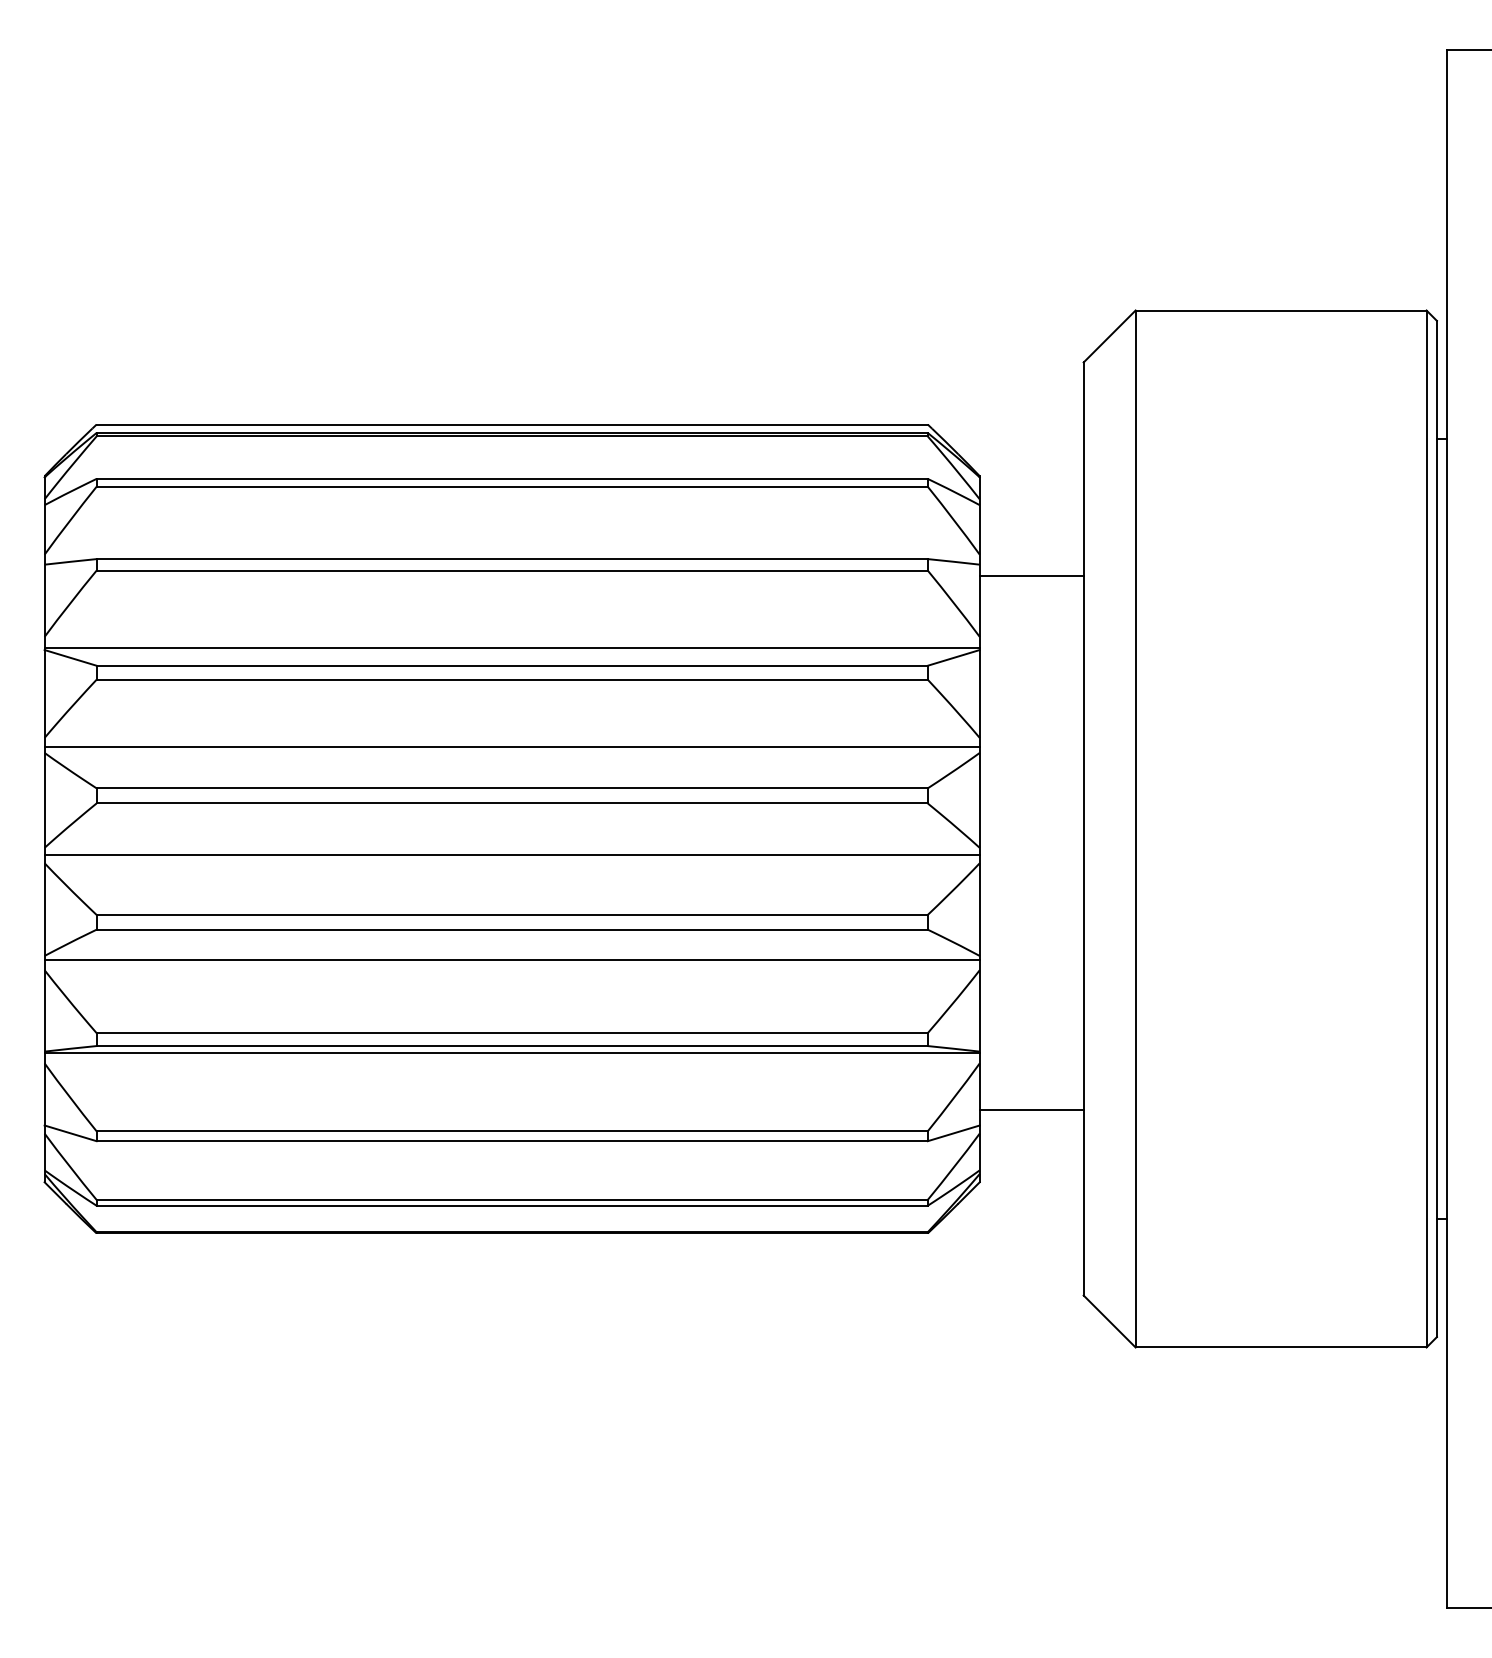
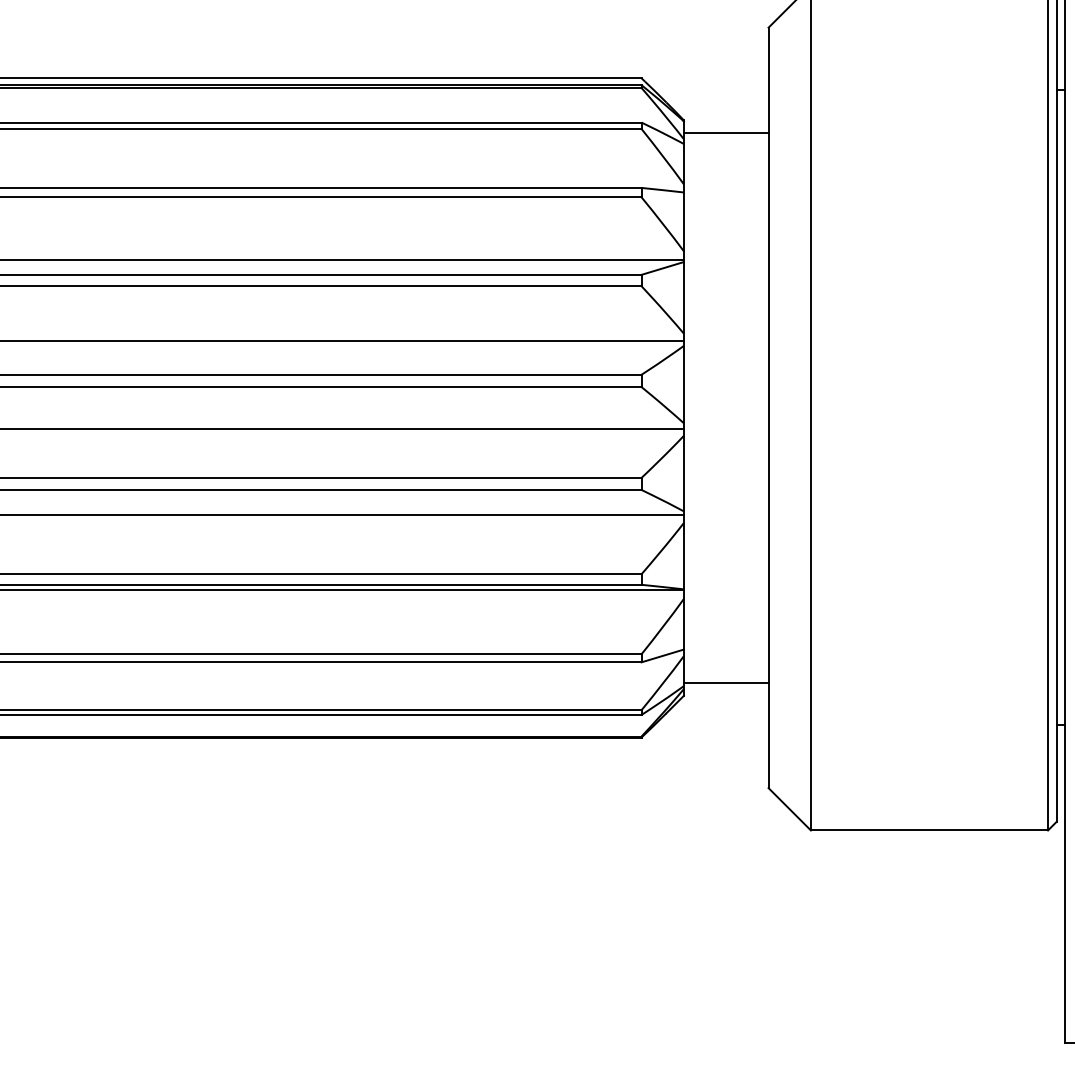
line: (1031, 576) -> (726, 132), moved
line: (1031, 1109) -> (726, 682), moved

